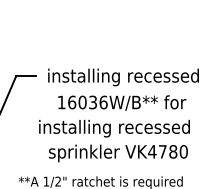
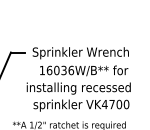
text: (122, 77) -> (84, 53), installing recessed -> Sprinkler Wrench
text: (173, 151) -> (119, 104), VK4780 -> VK4700

